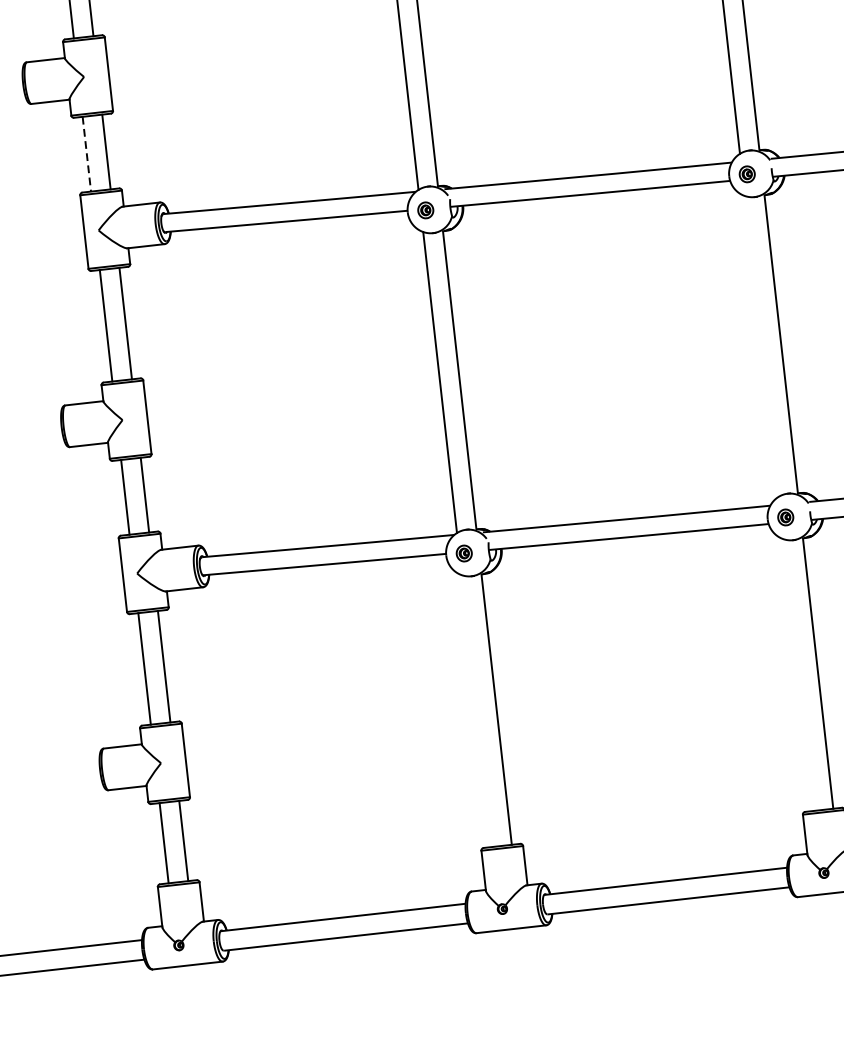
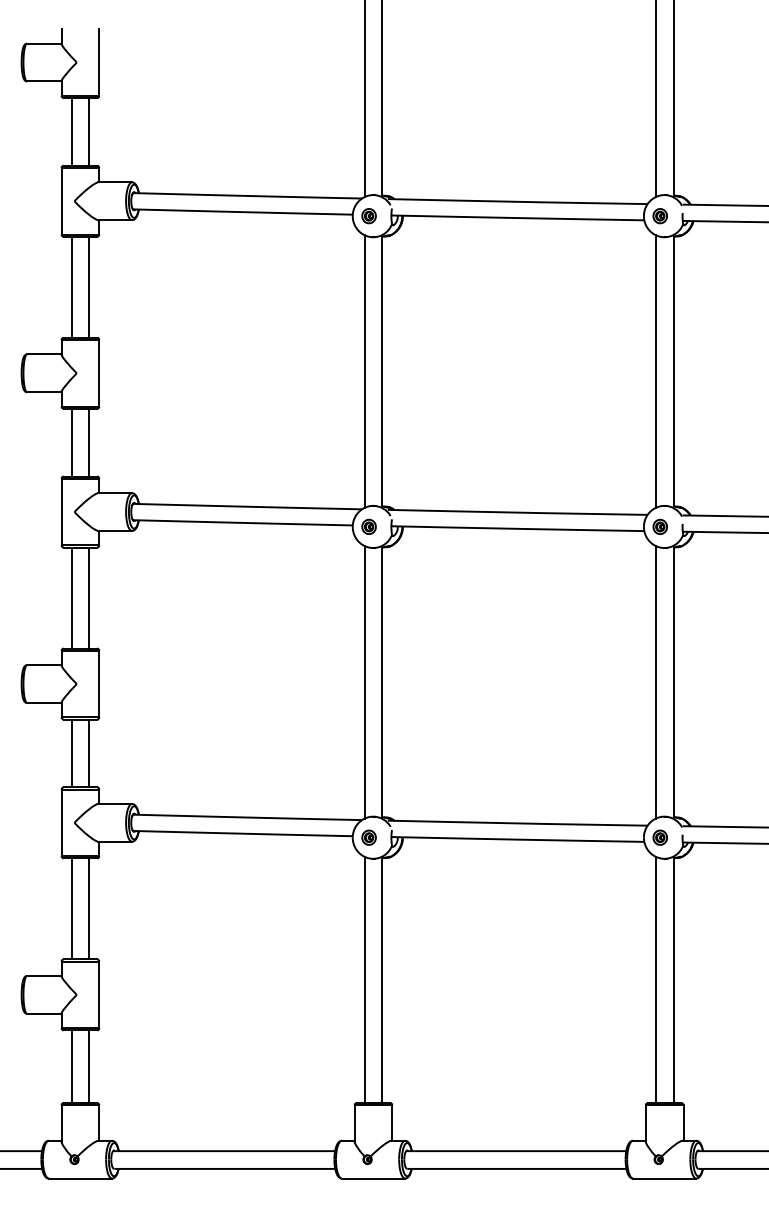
line: (86, 154) -> (71, 442), dashed -> solid
line: (761, 345) -> (655, 681), added
line: (798, 674) -> (655, 979), added
line: (476, 710) -> (364, 979), added

